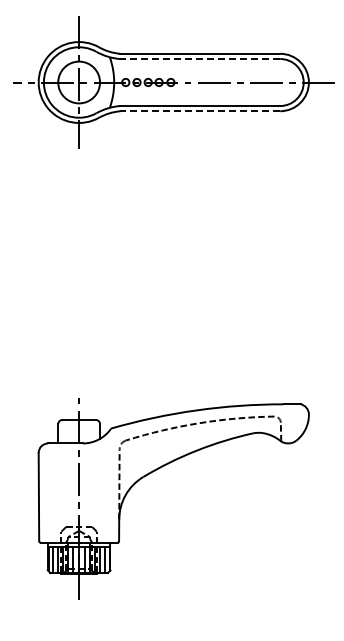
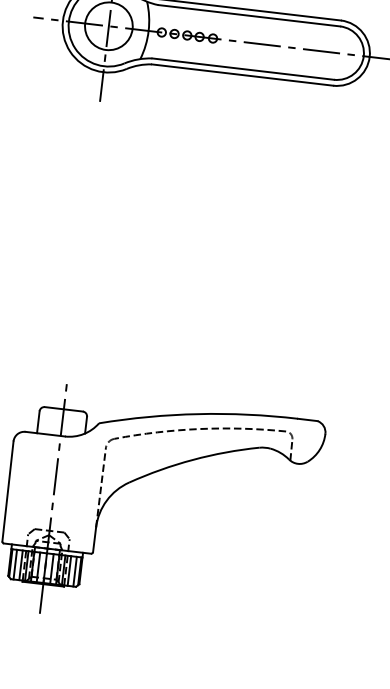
line: (200, 59) -> (249, 16), dashed -> solid
line: (200, 111) -> (242, 75), dashed -> solid

